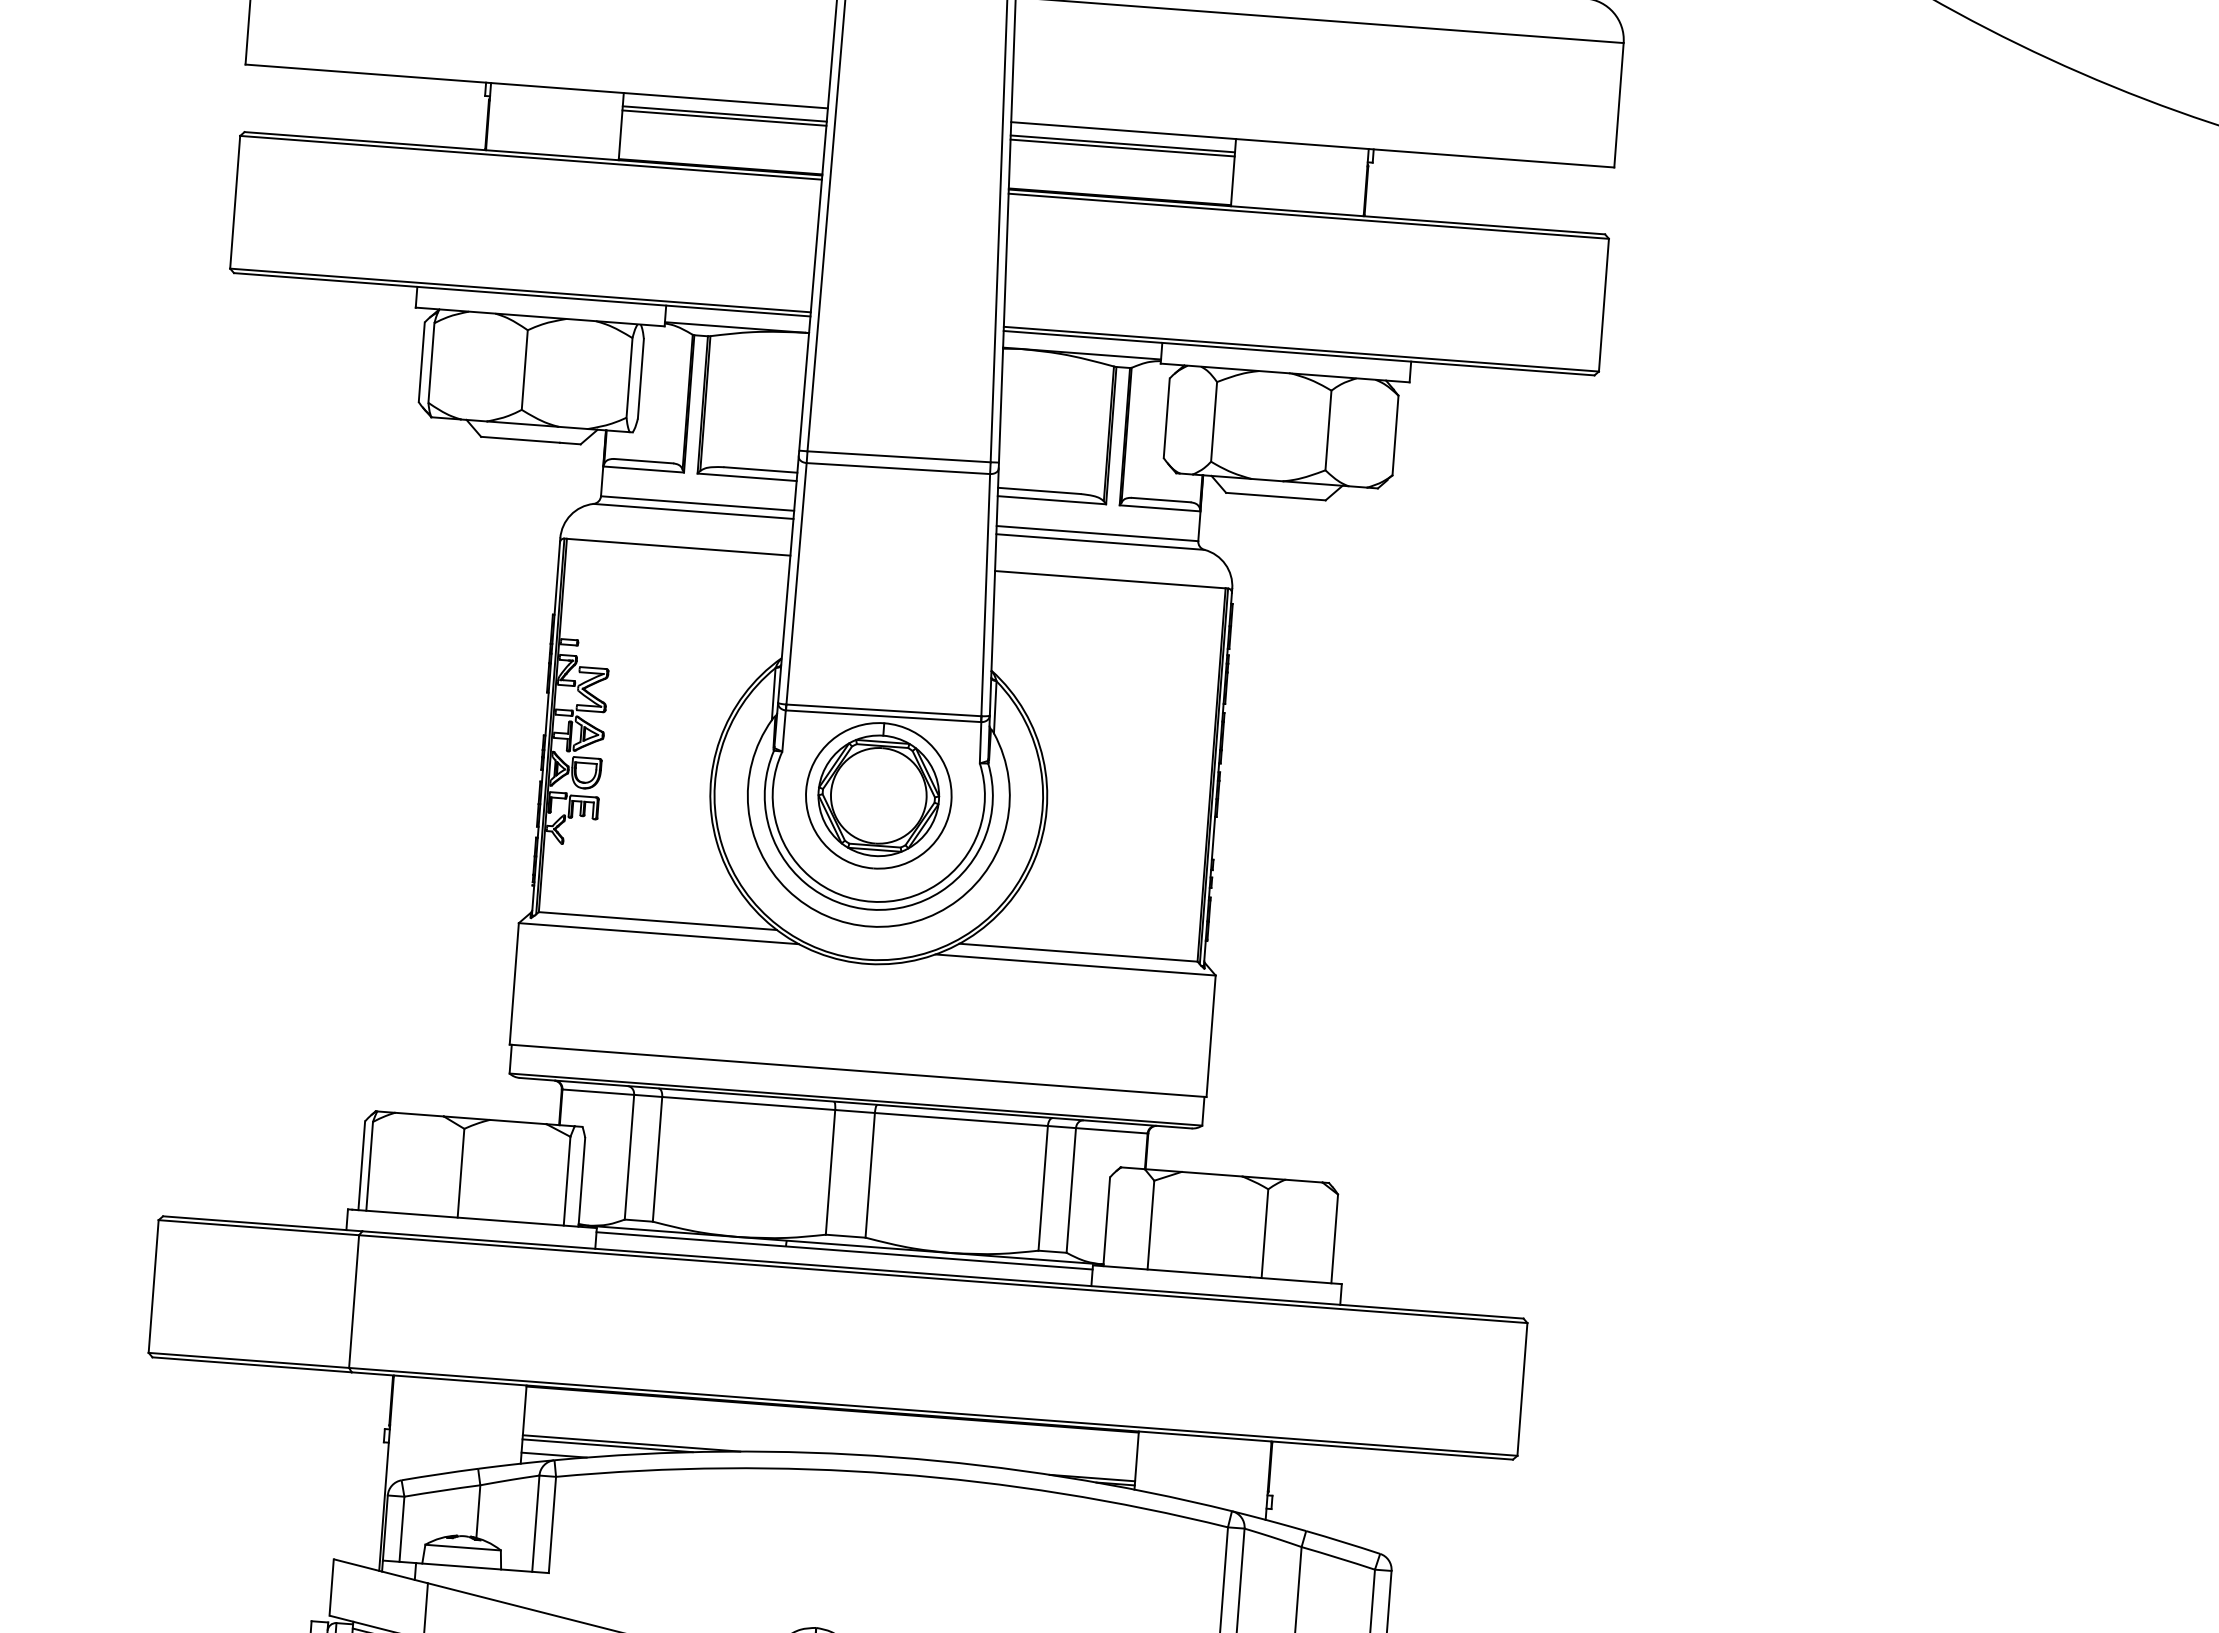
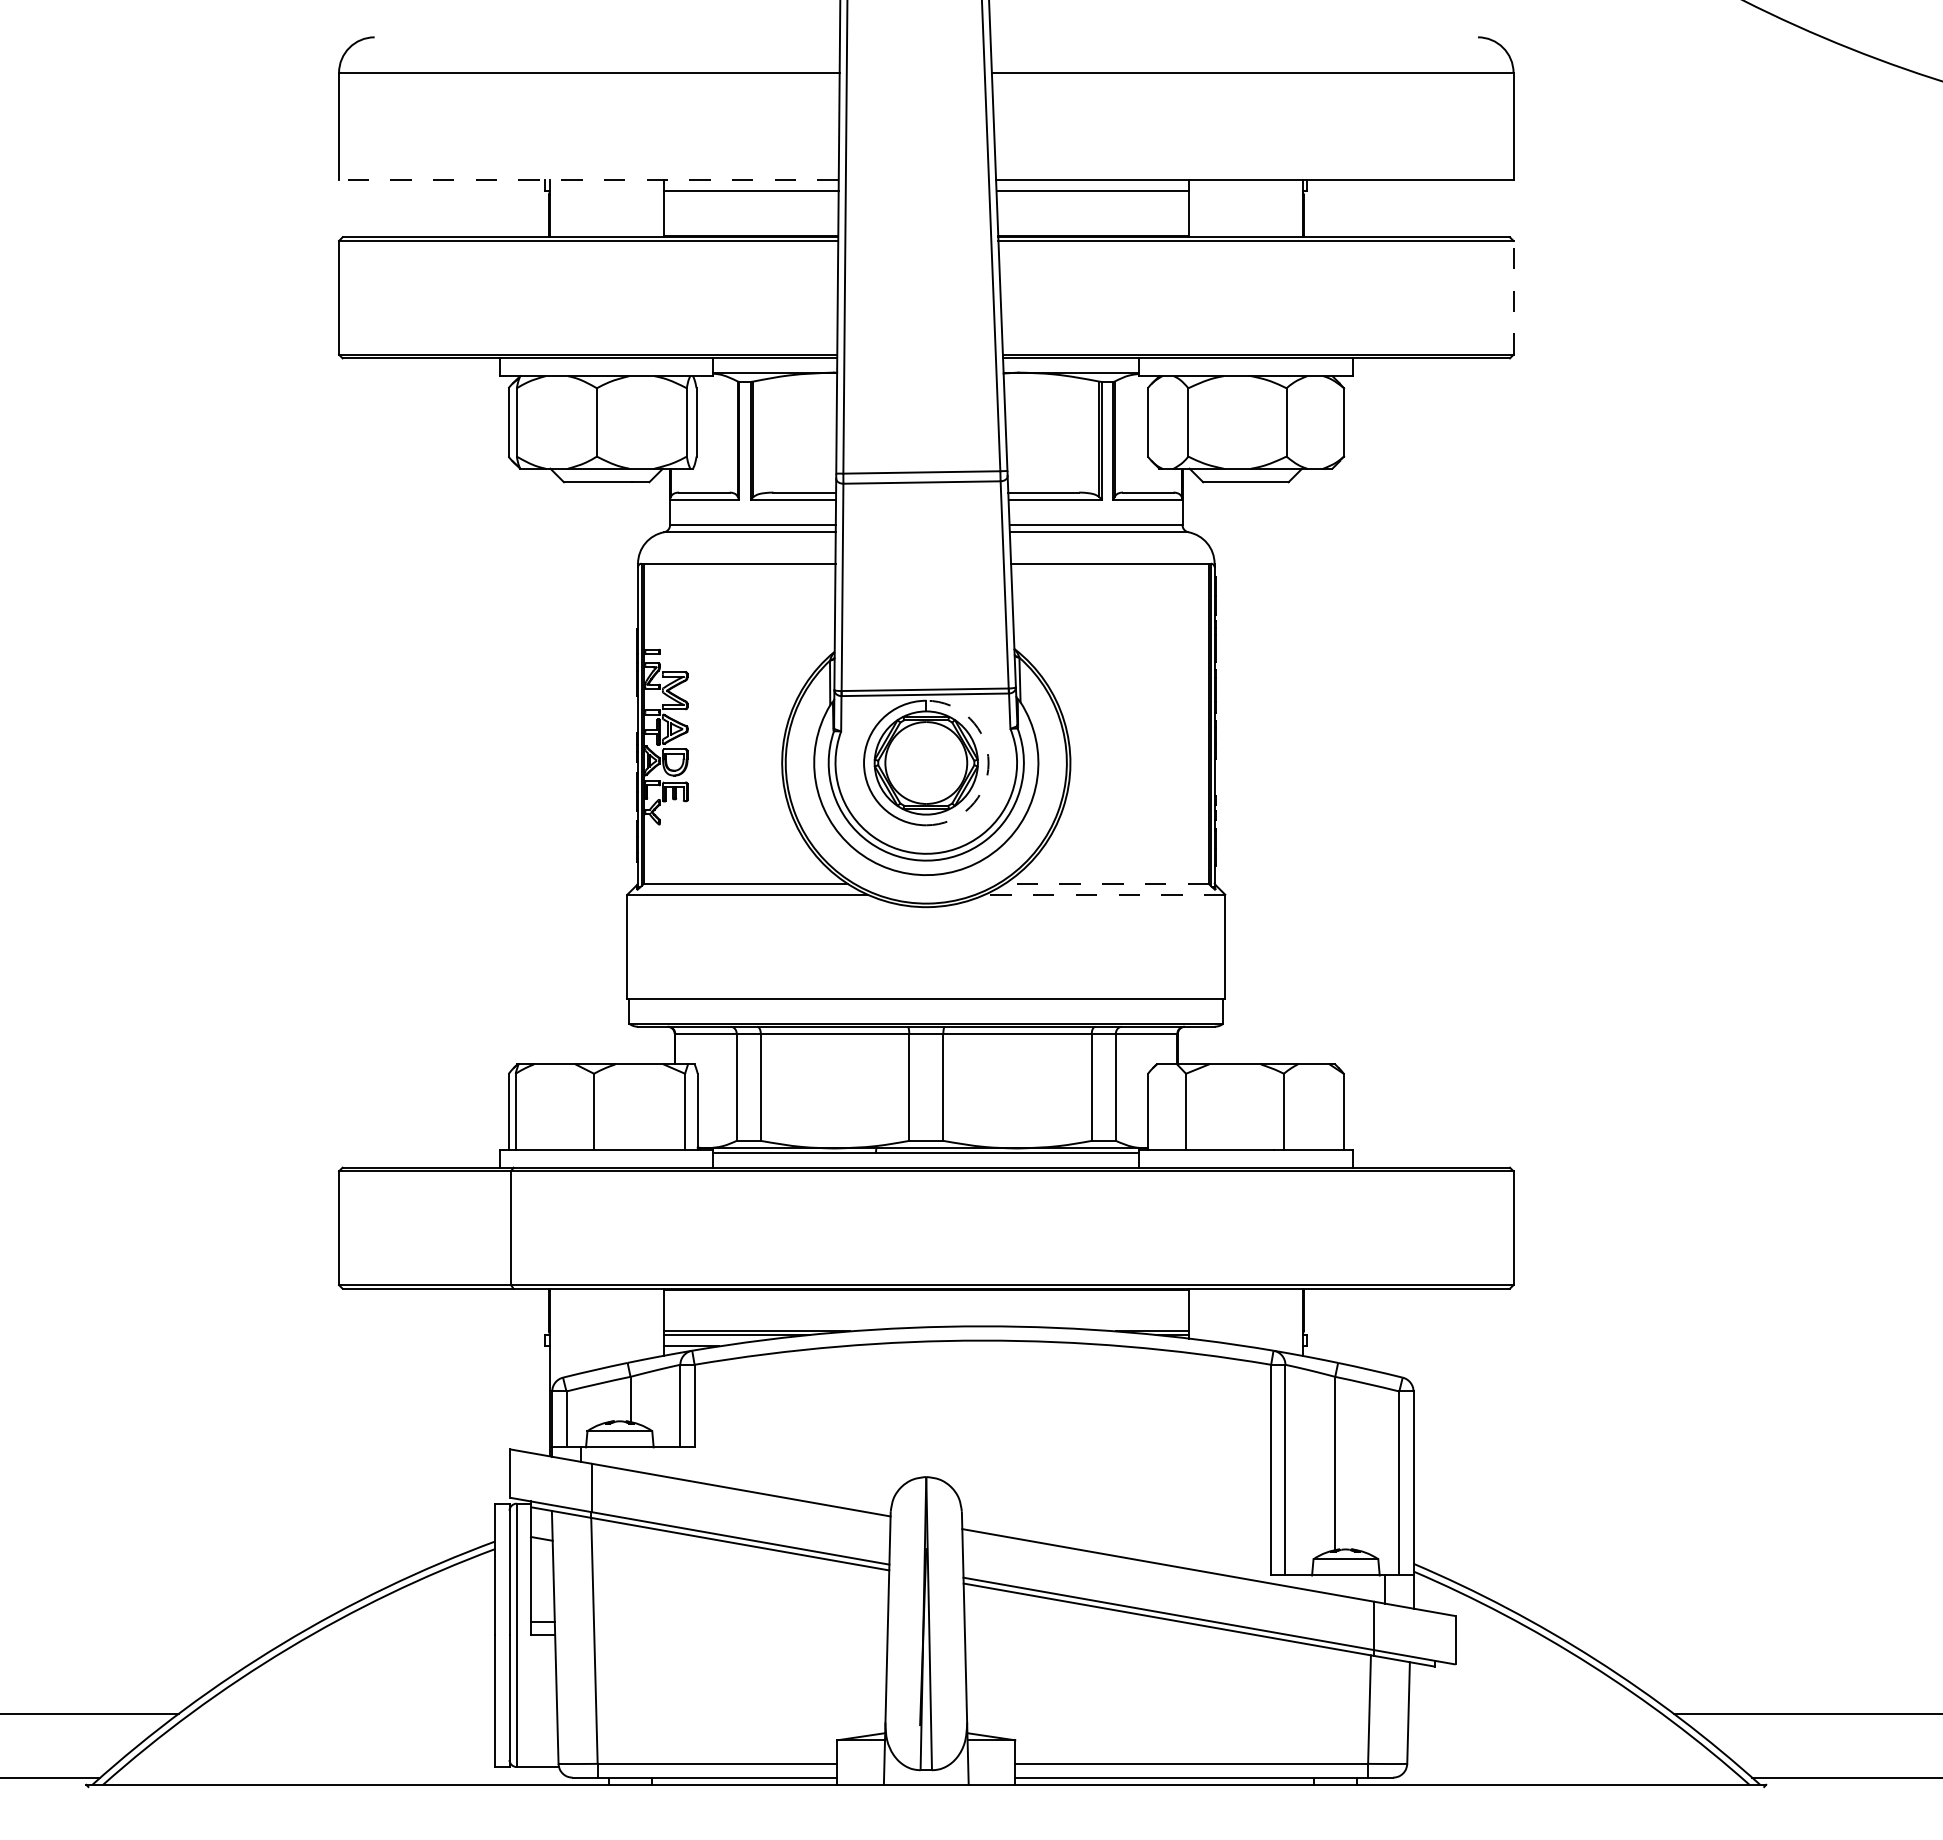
line: (536, 86) -> (588, 179), solid -> dashed
line: (723, 117) -> (750, 194), removed
line: (1122, 147) -> (1092, 194), removed
line: (1603, 304) -> (1513, 297), solid -> dashed
arc: (951, 801) -> (988, 763), solid -> dashed
line: (1078, 953) -> (1106, 884), solid -> dashed
line: (1074, 964) -> (1104, 894), solid -> dashed

